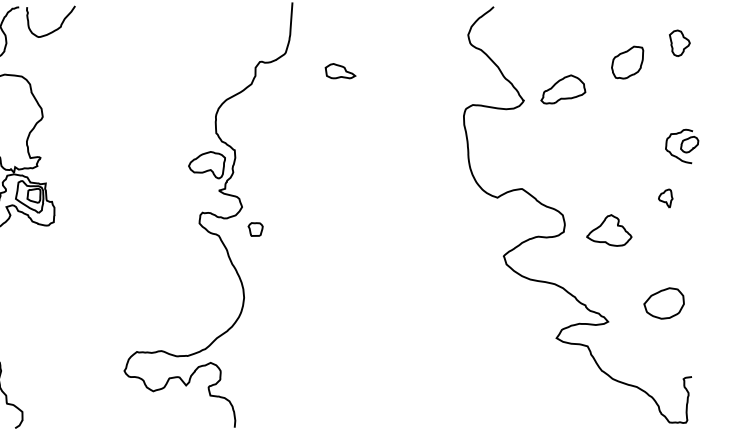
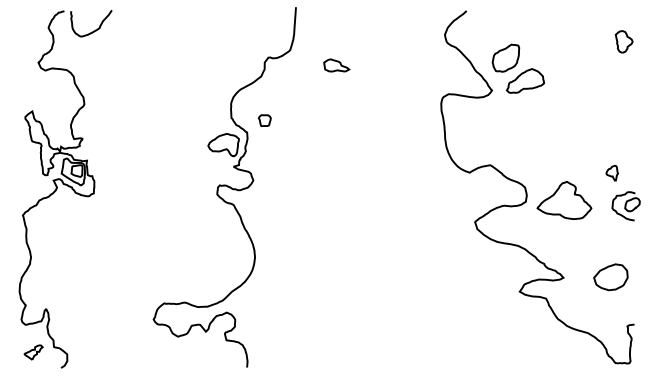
part: (627, 61) -> (505, 57), moved
part: (681, 146) -> (625, 206), moved
part: (255, 229) -> (264, 120), moved
part: (609, 230) -> (564, 200), size x1.43
part: (663, 303) -> (610, 277), moved

